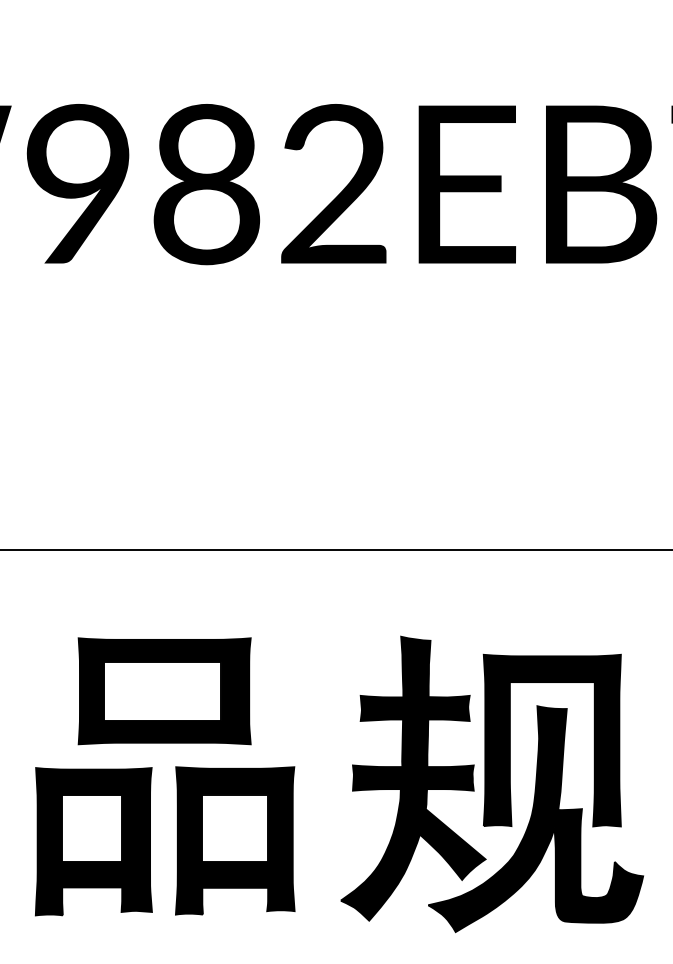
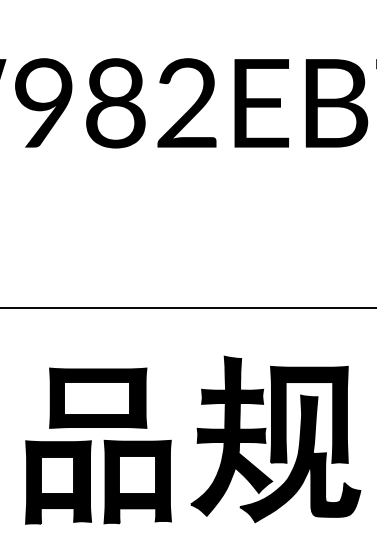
part: (165, 775) -> (98, 445), moved

